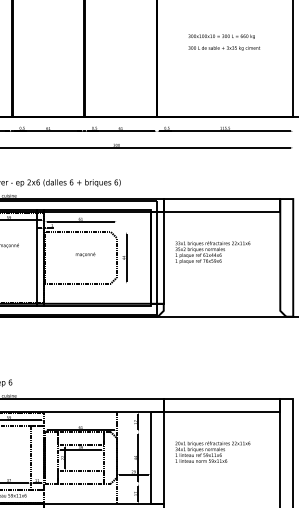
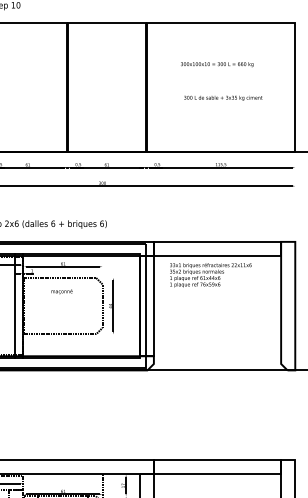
text: (223, 48) -> (222, 98), moved
text: (212, 252) -> (210, 275), moved
text: (85, 254) -> (61, 291), moved

